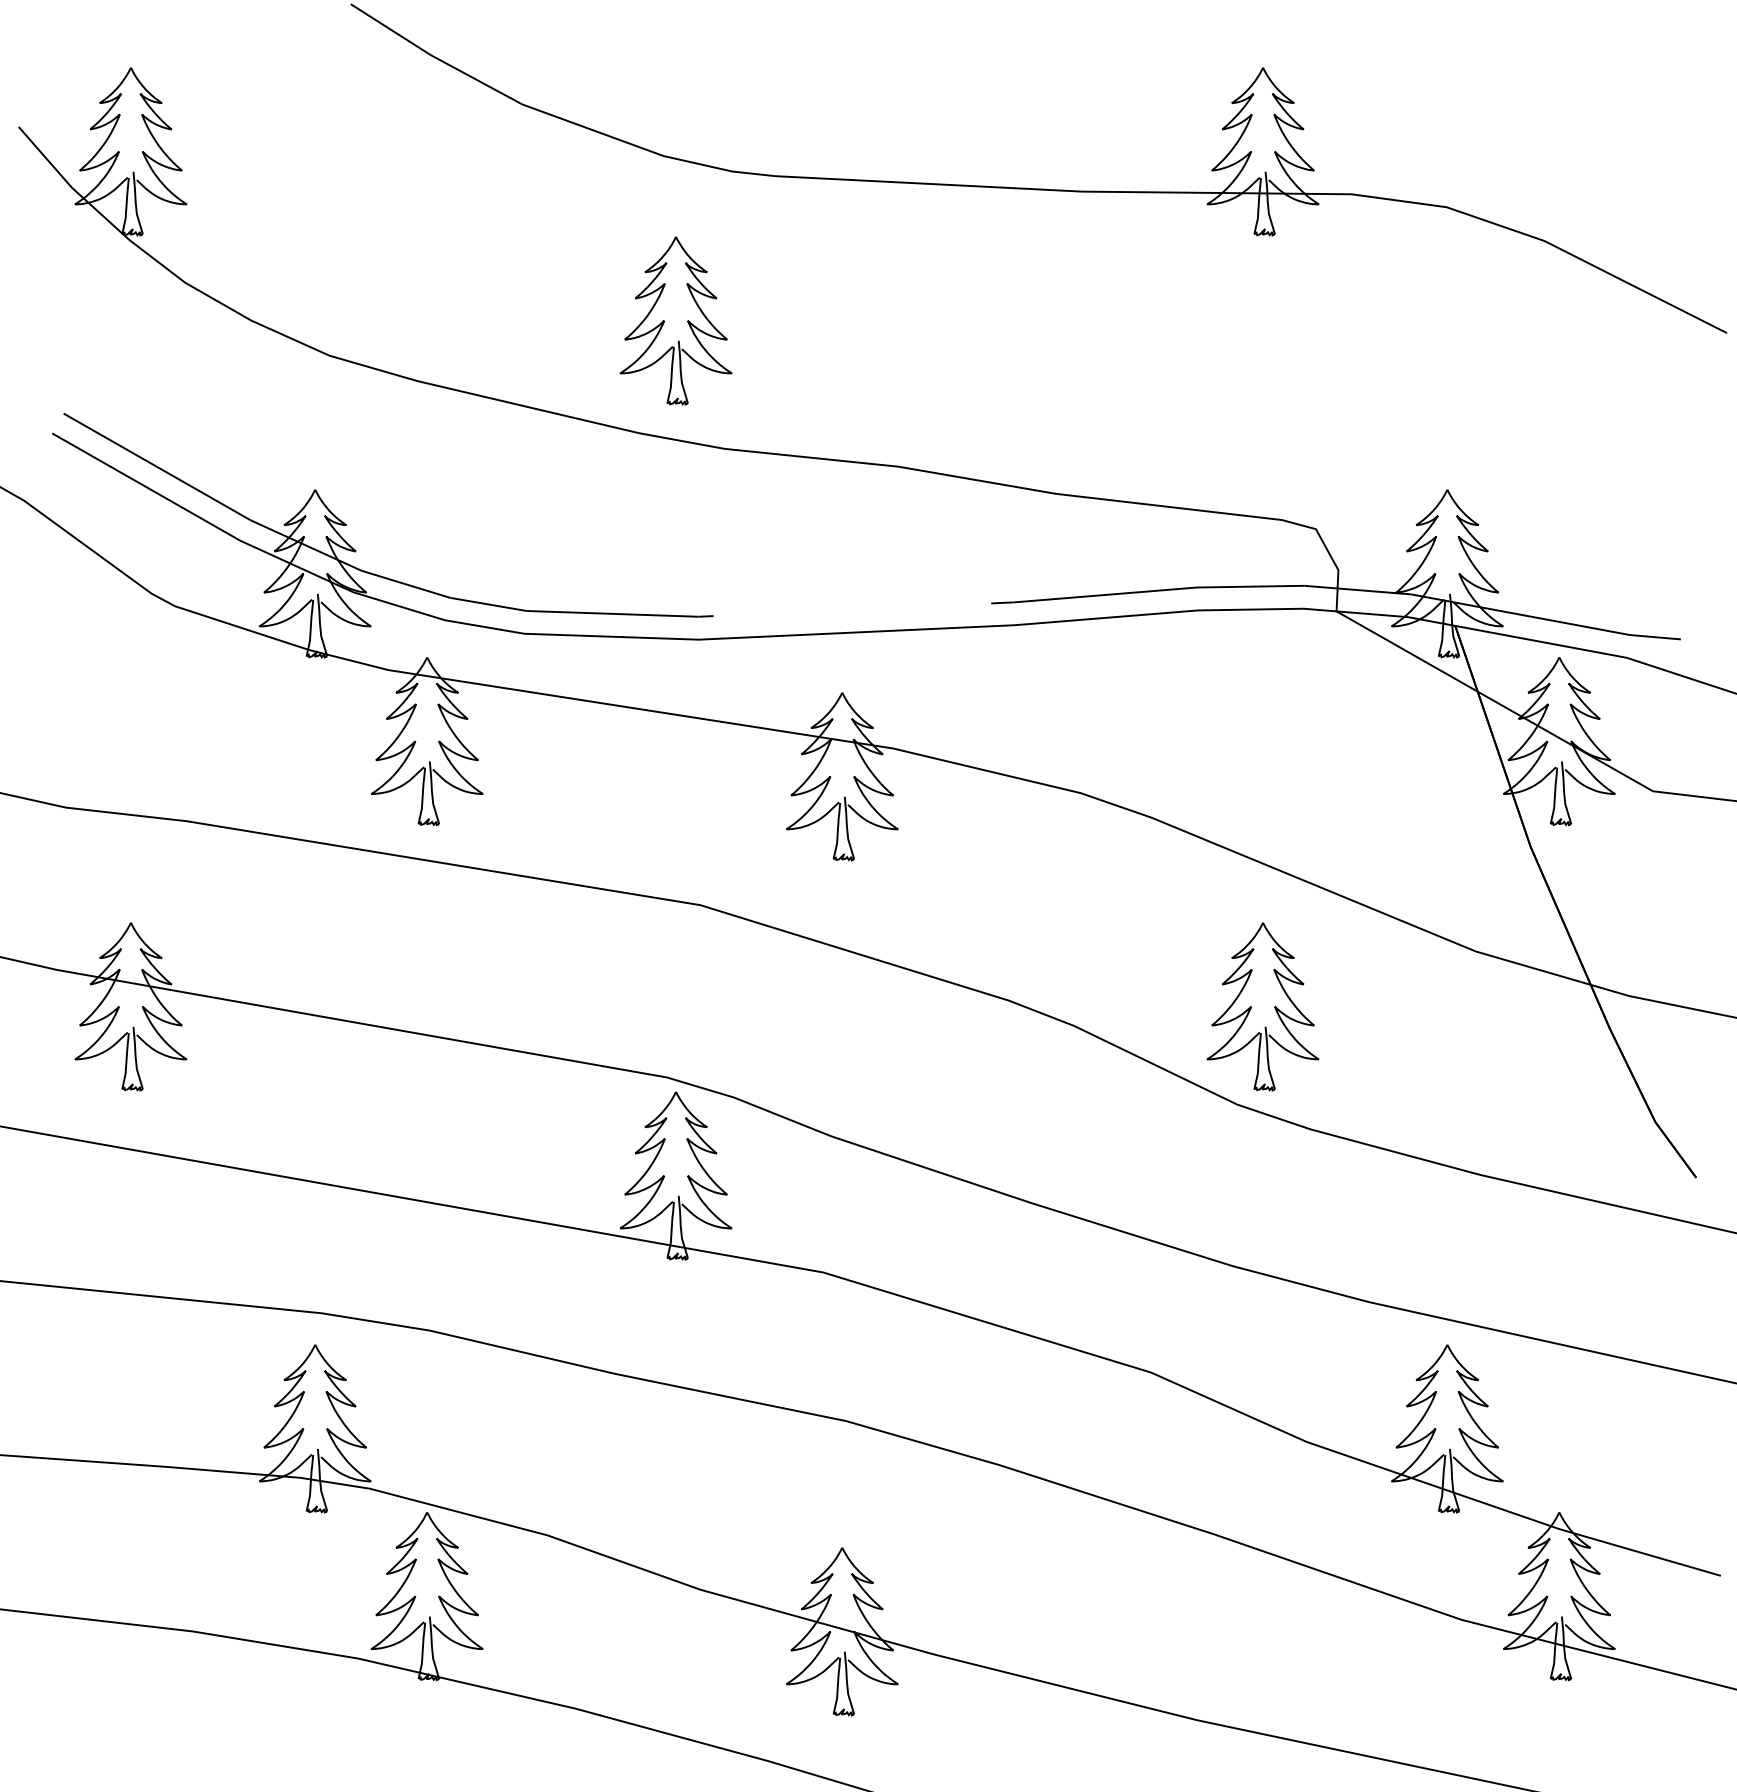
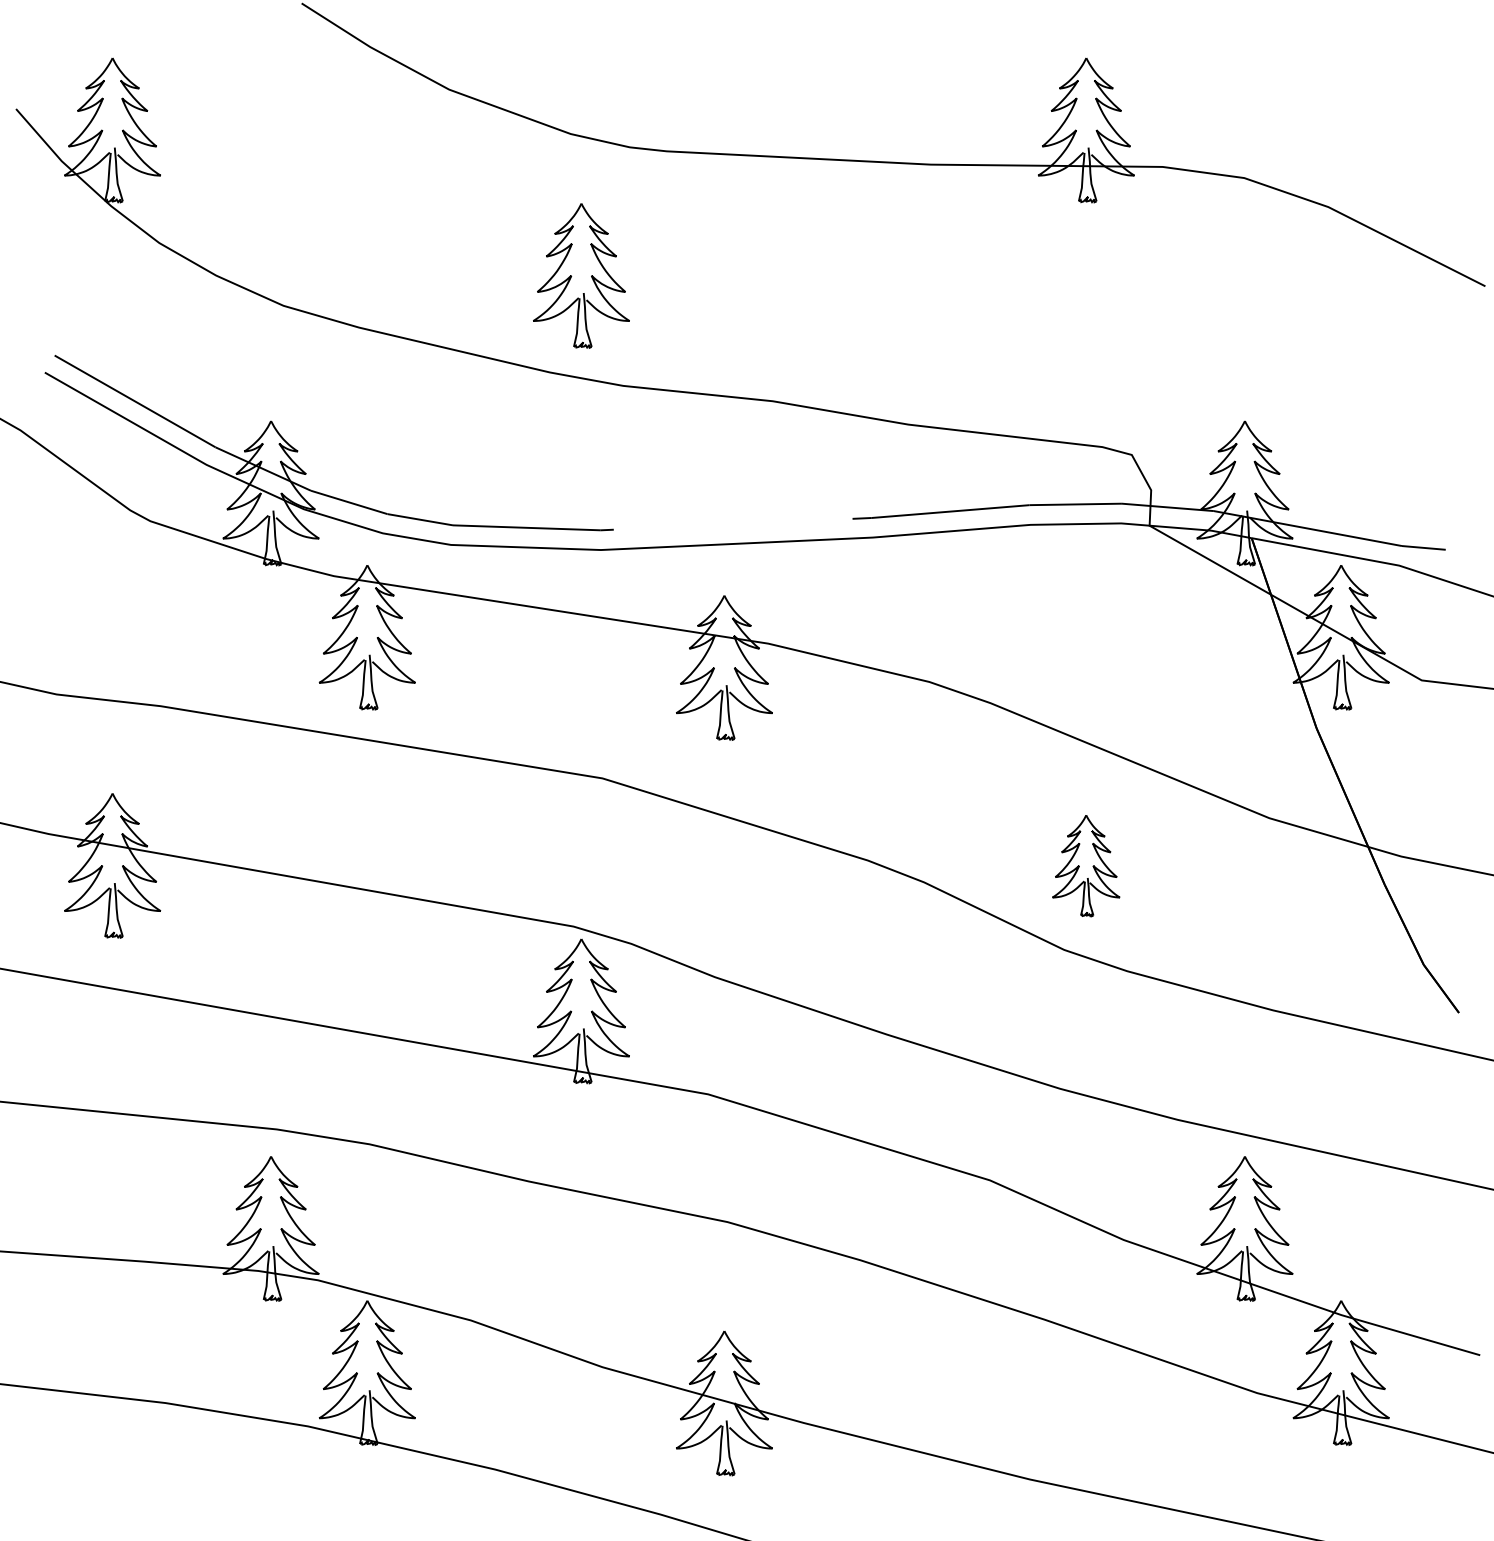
part: (1262, 1006) -> (1085, 865), size x0.7

